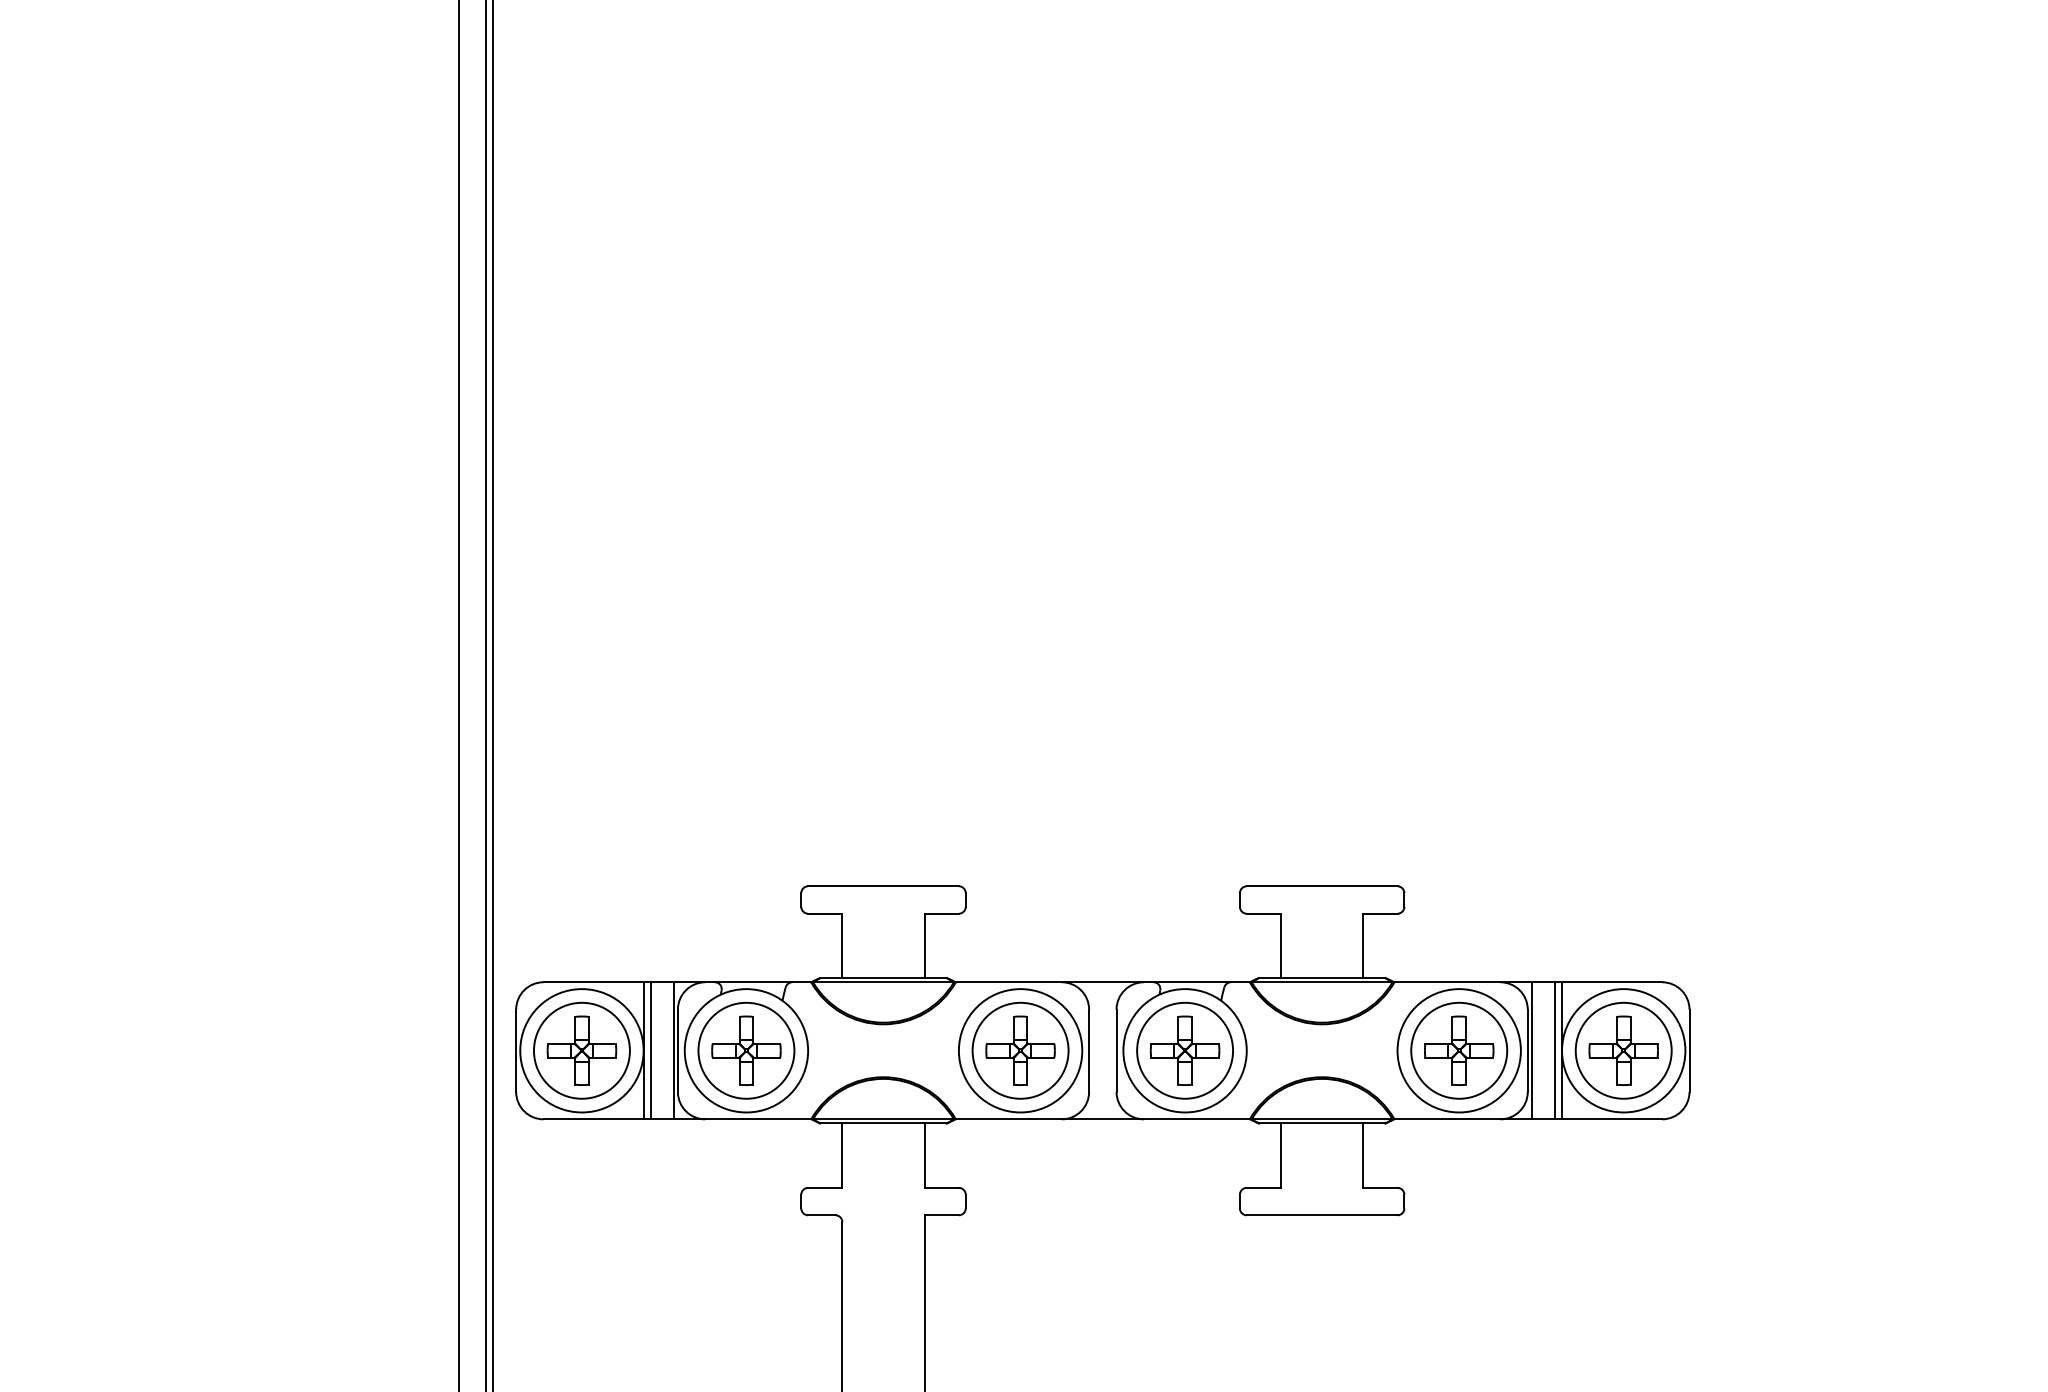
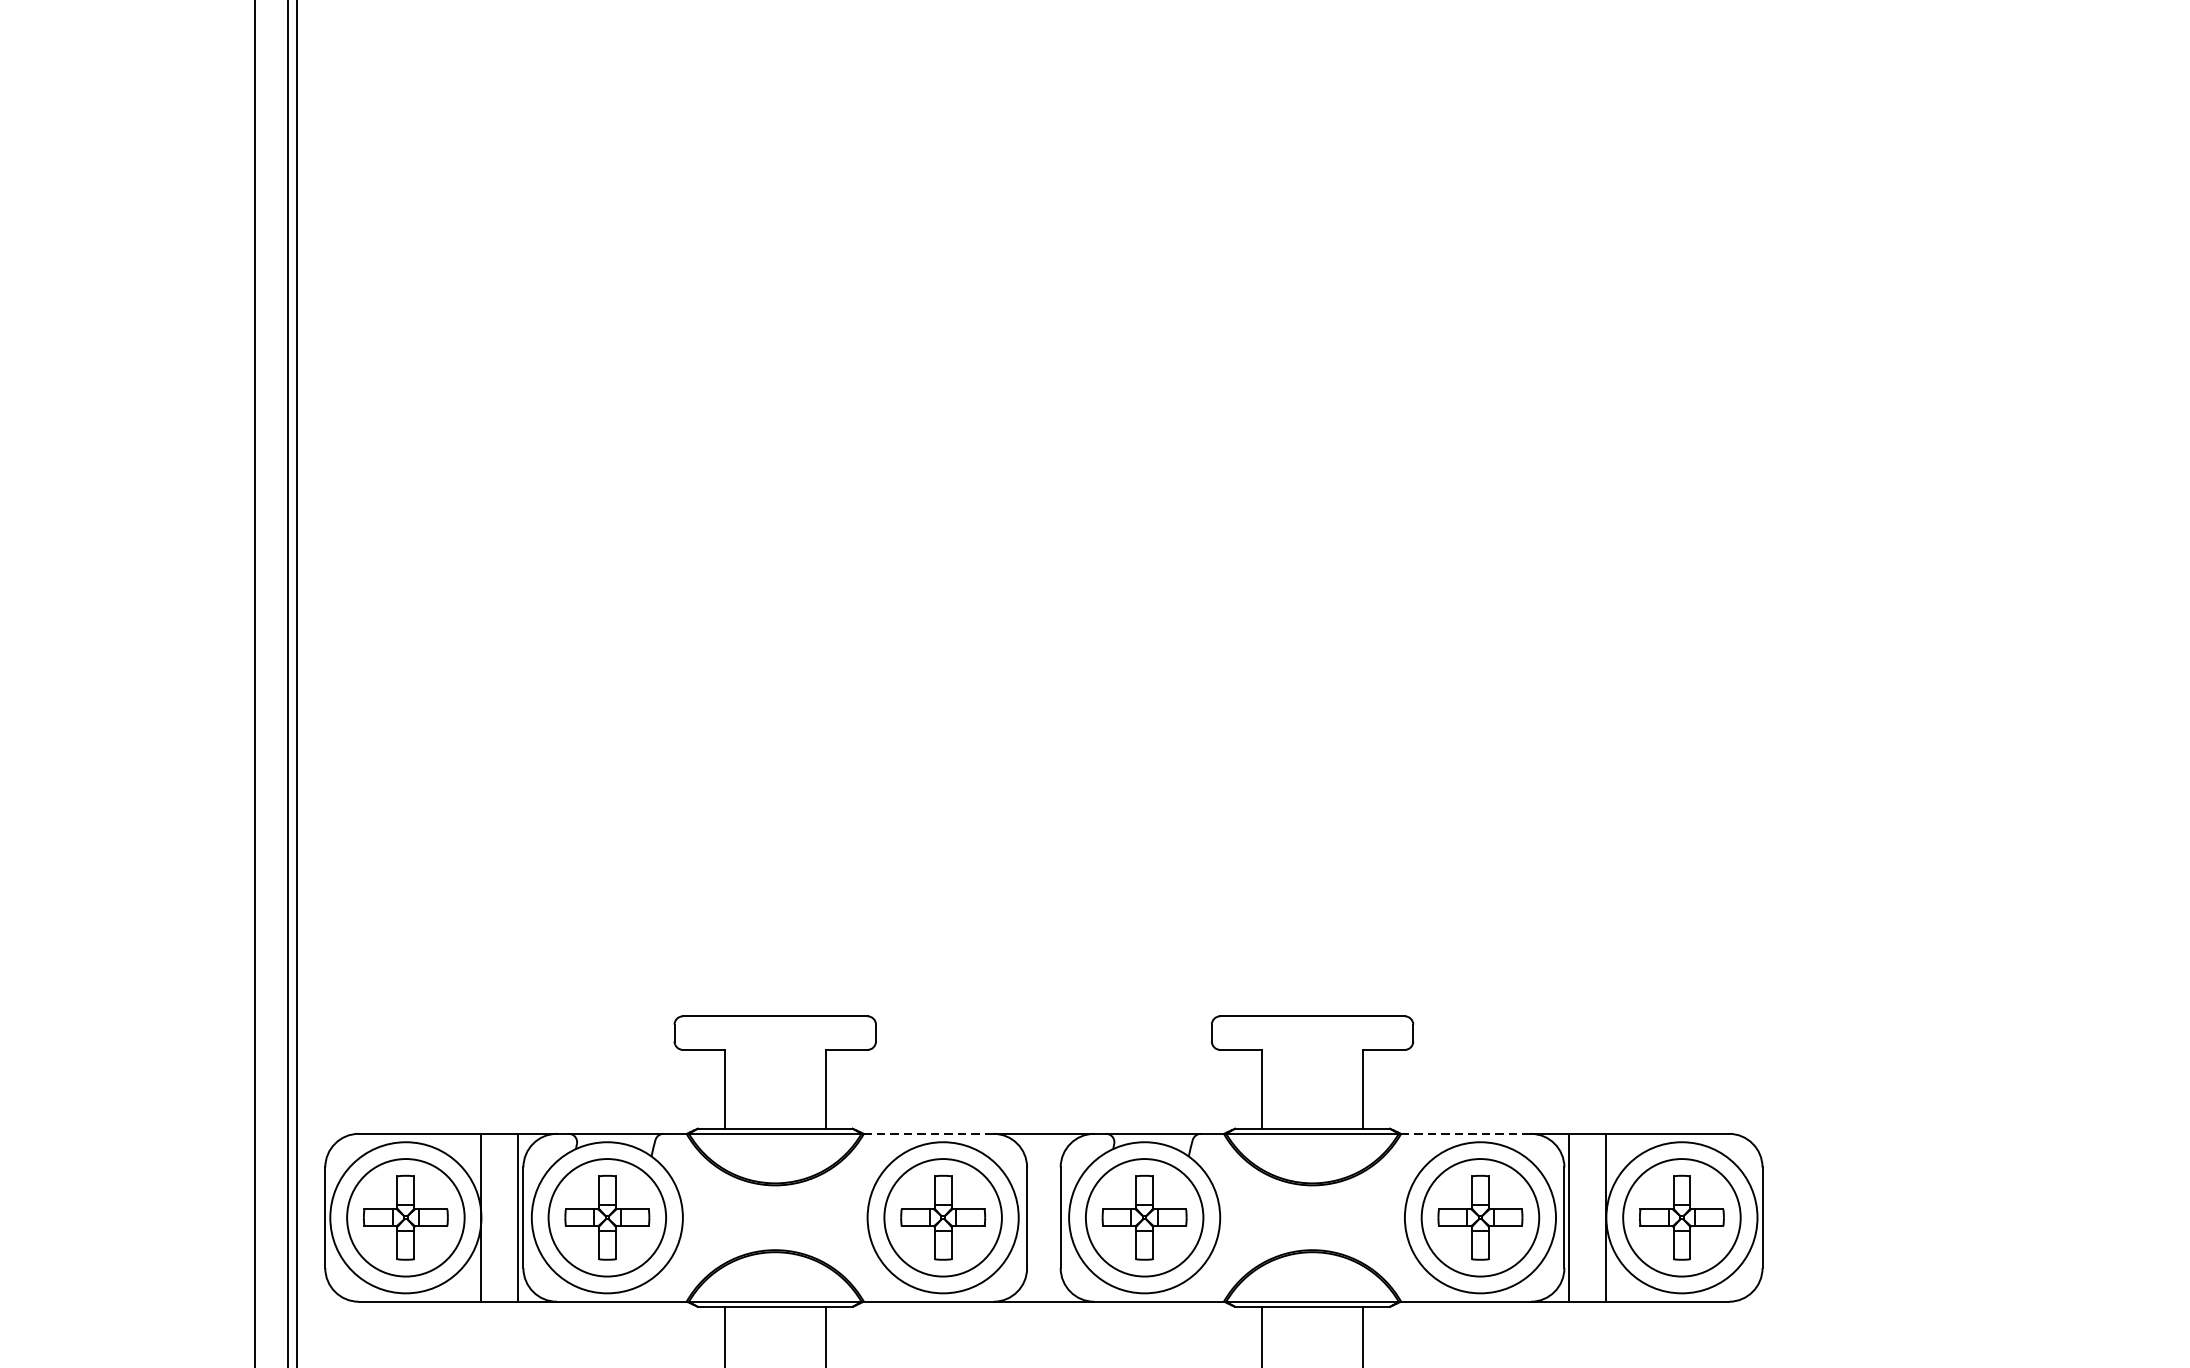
line: (1009, 982) -> (929, 1134), solid -> dashed
line: (1447, 982) -> (1466, 1134), solid -> dashed
line: (650, 1050) -> (489, 1217), removed
line: (1555, 1050) -> (1598, 1217), removed

